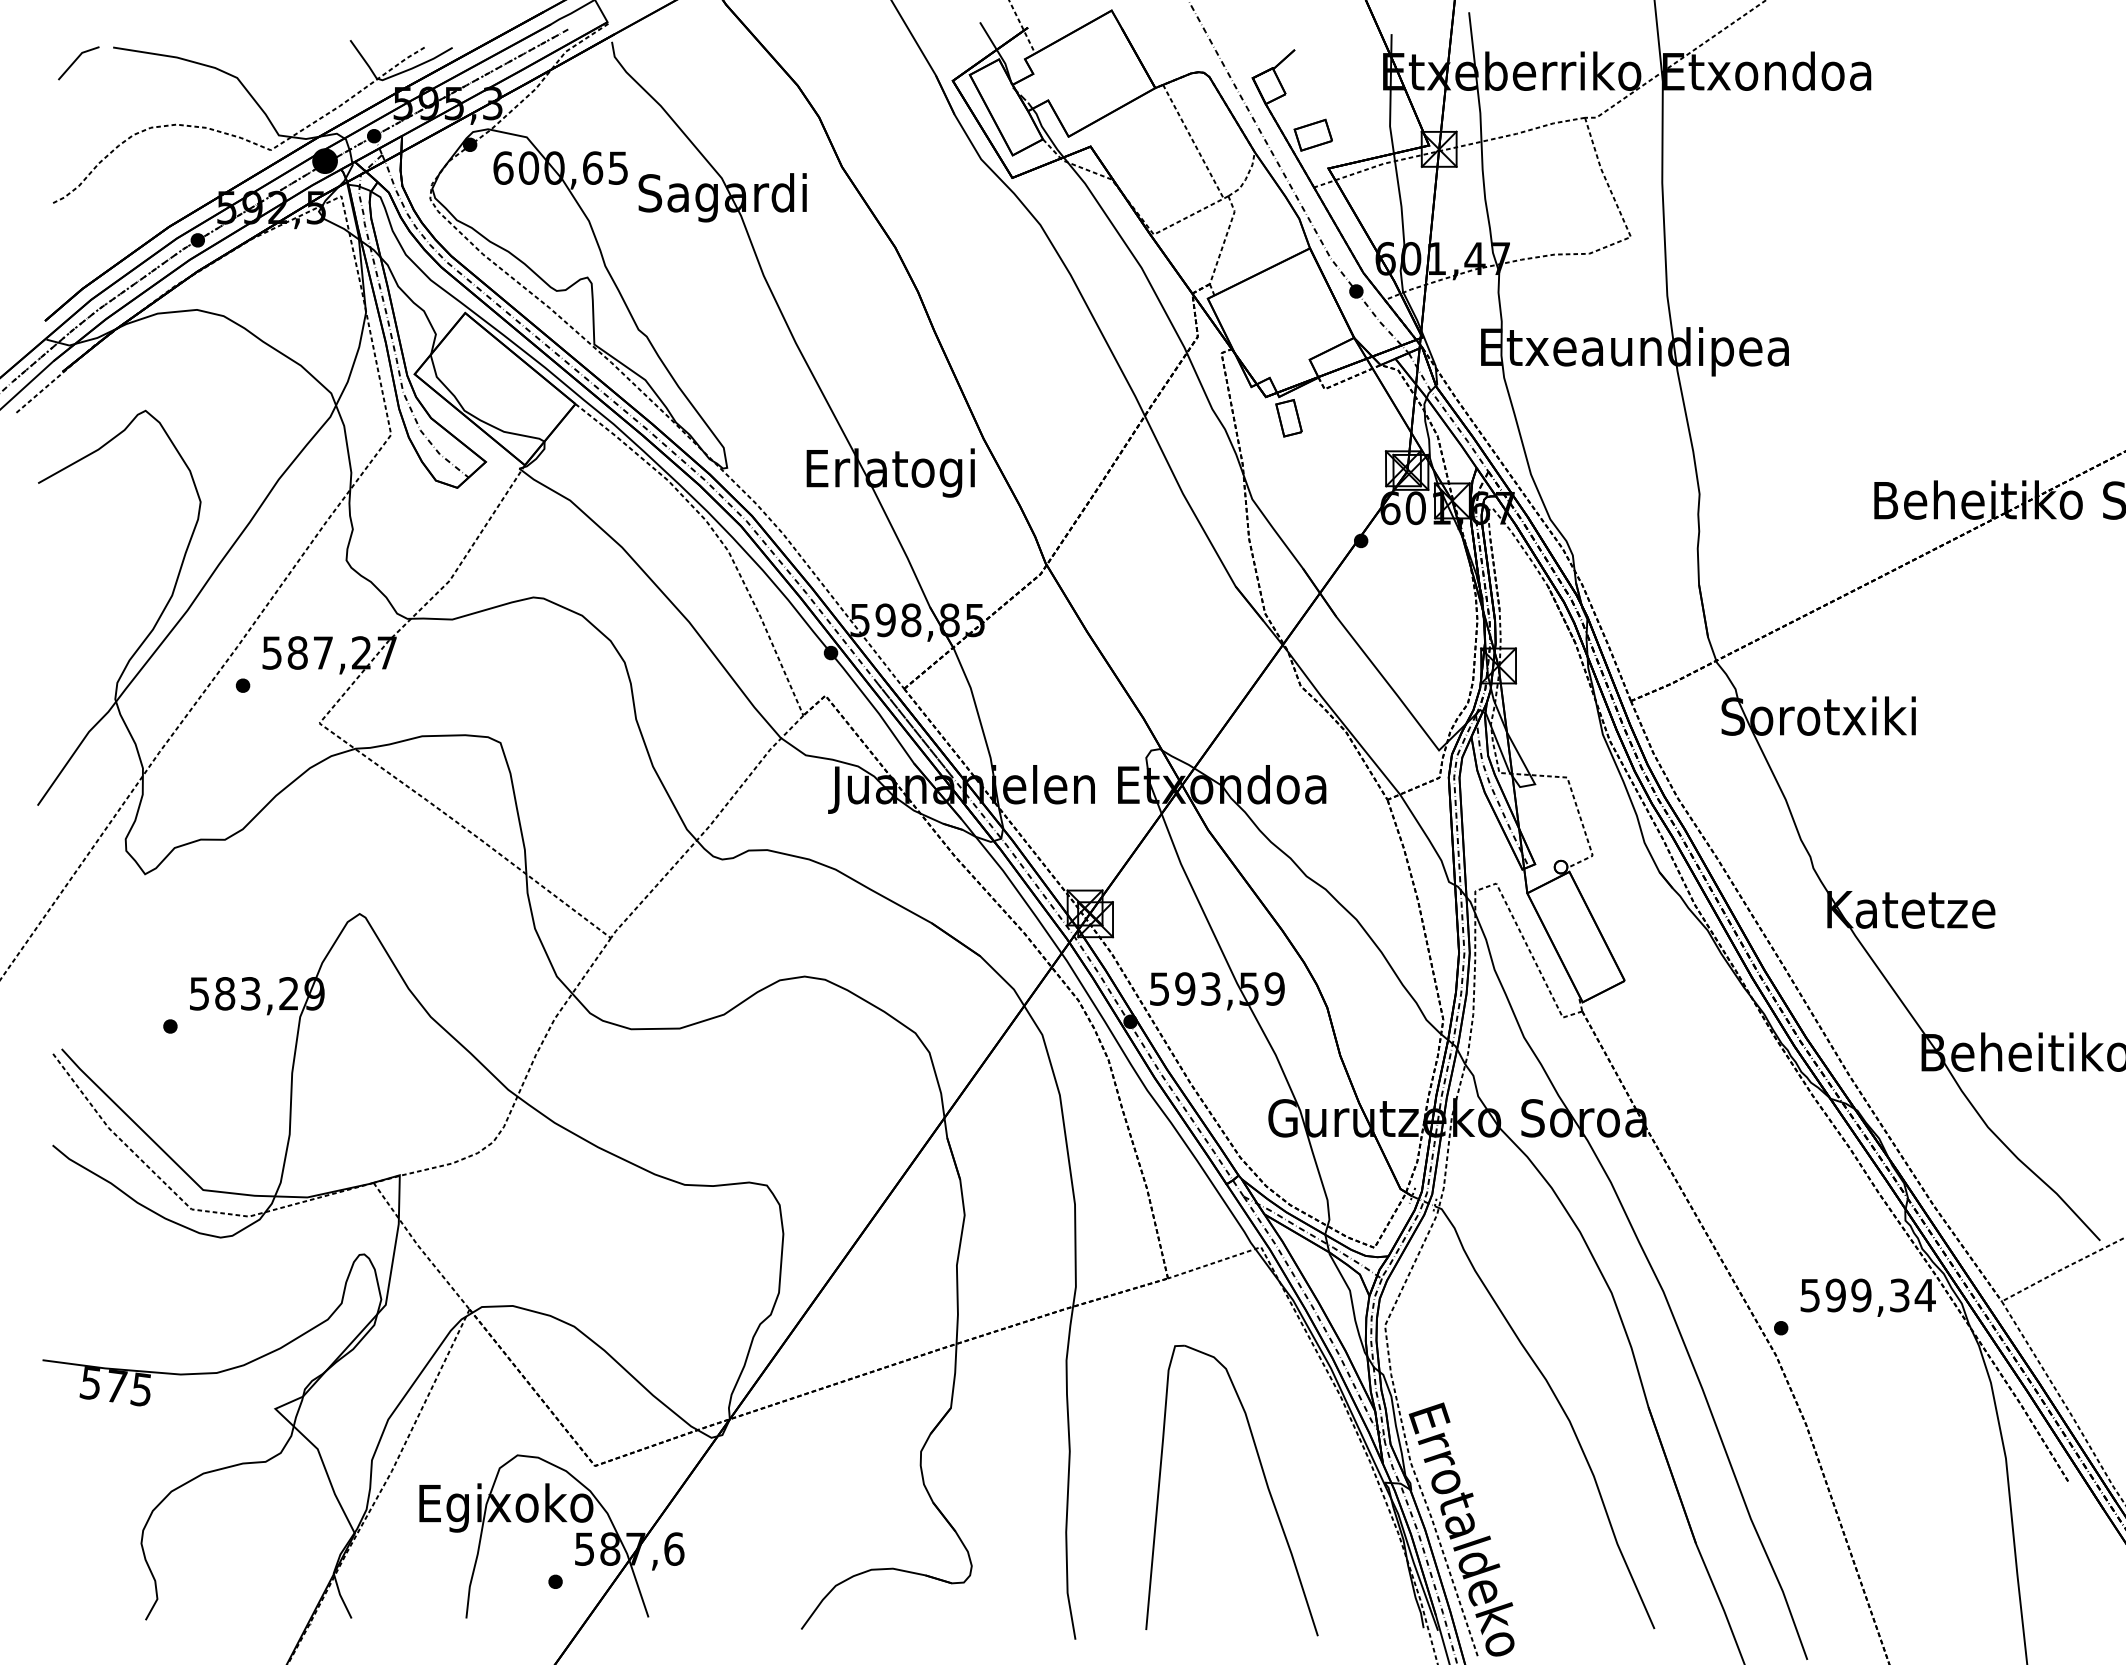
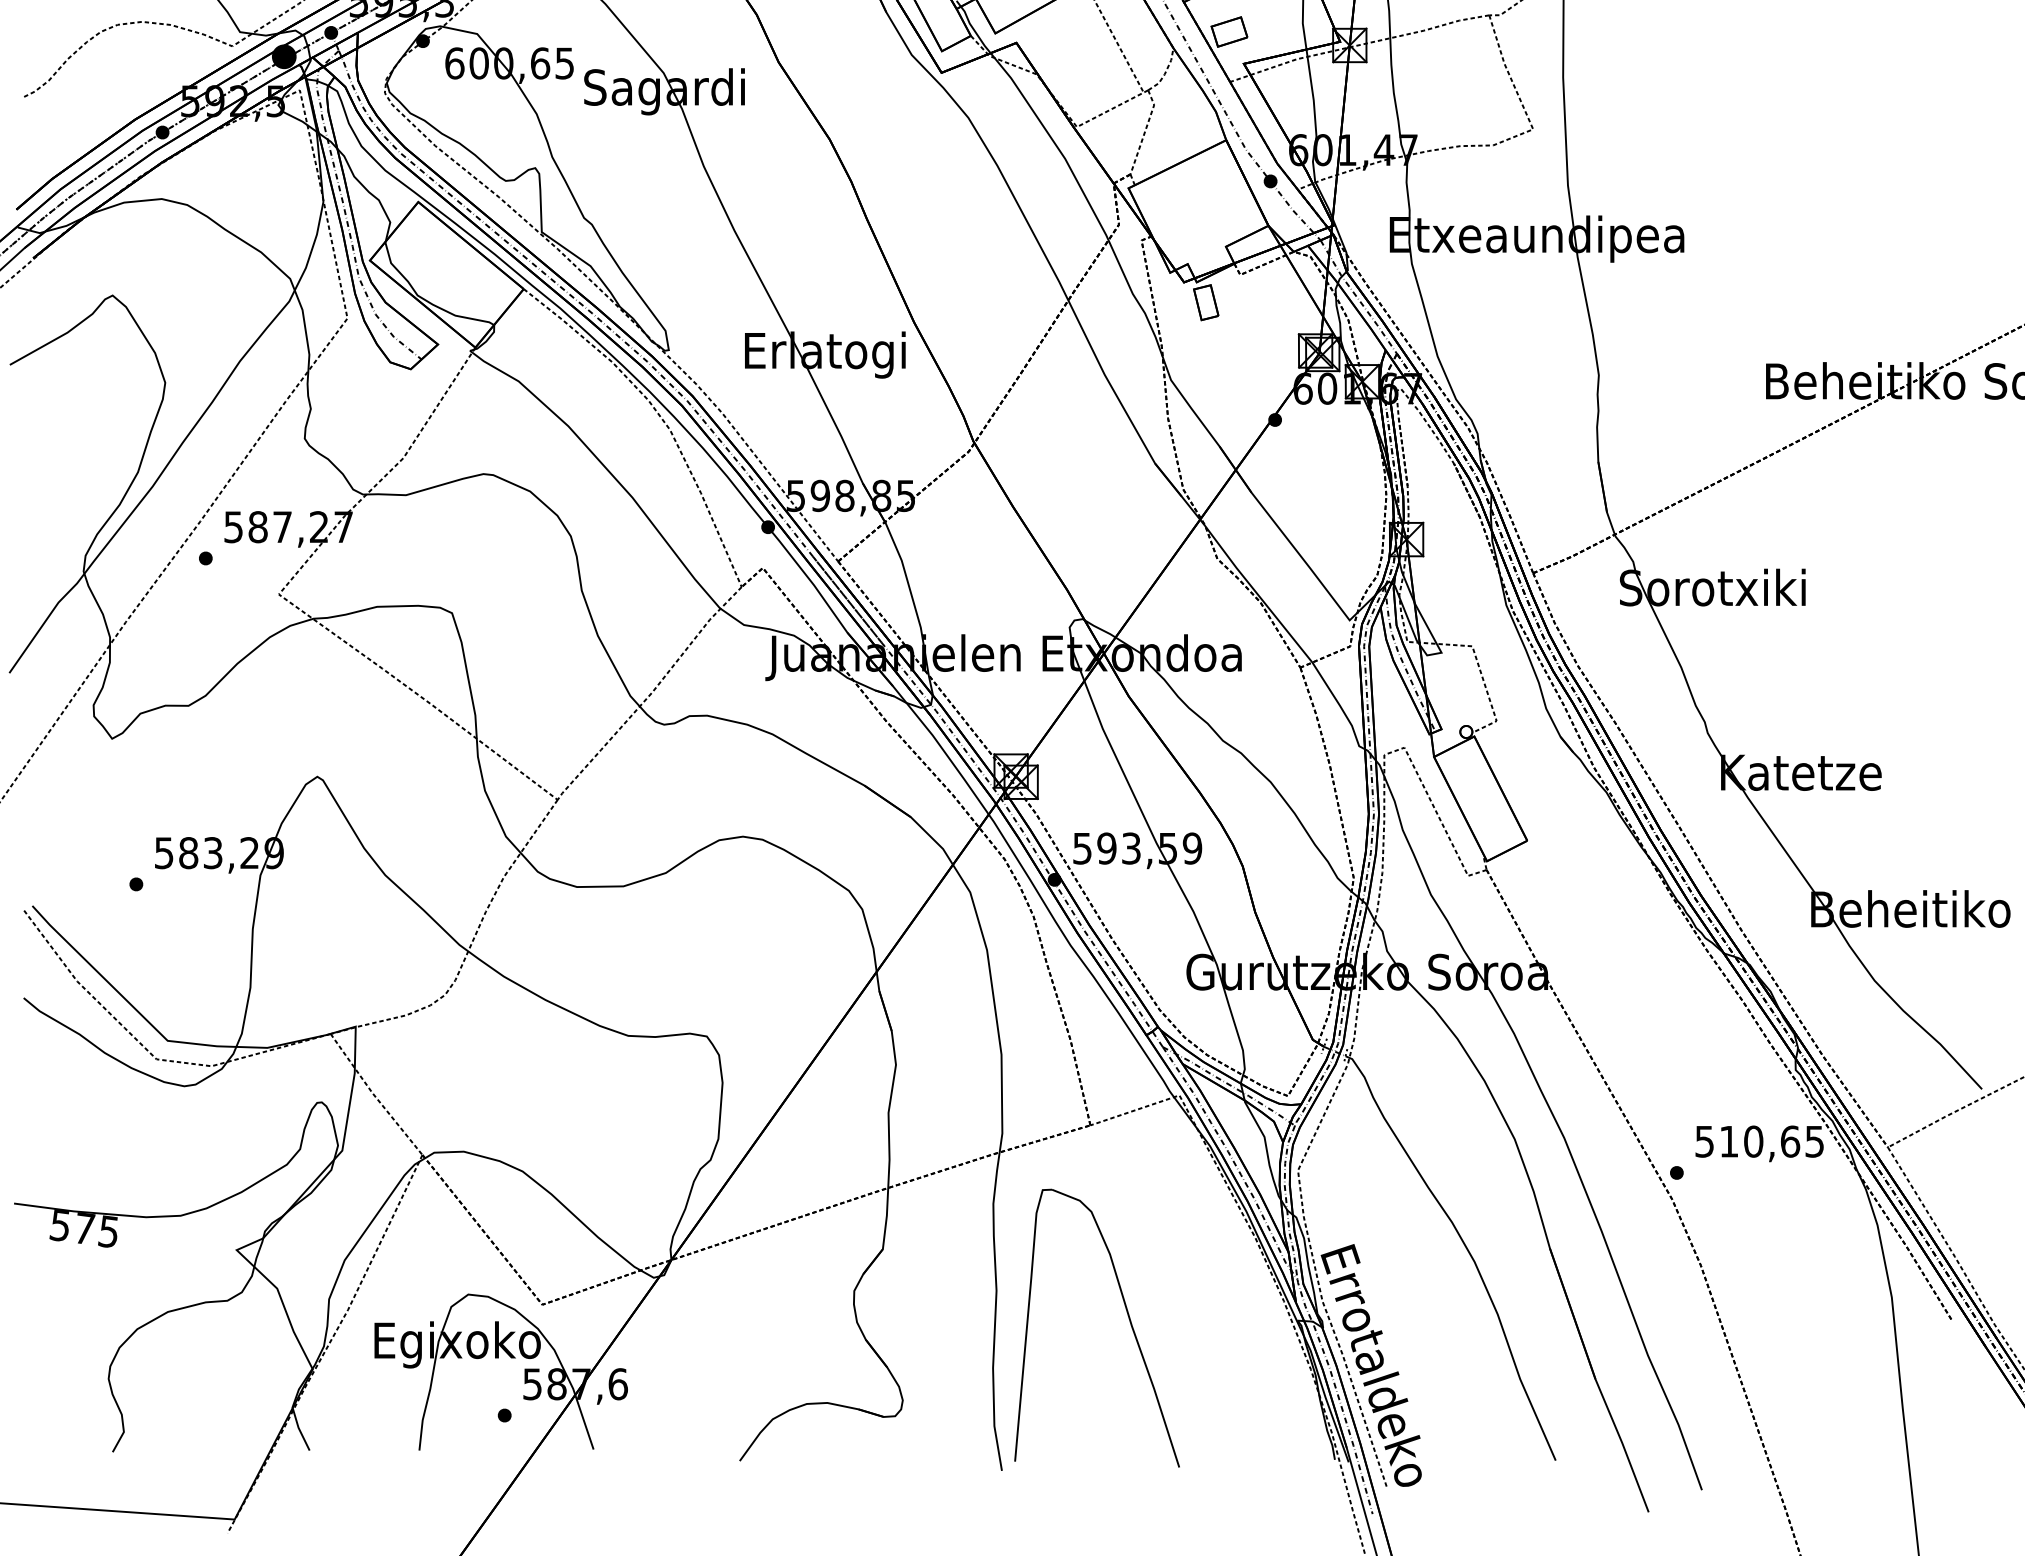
text: (1880, 1295) -> (1771, 1141), 599,34 -> 510,65
part: (1265, 1483) -> (1129, 1321), moved

